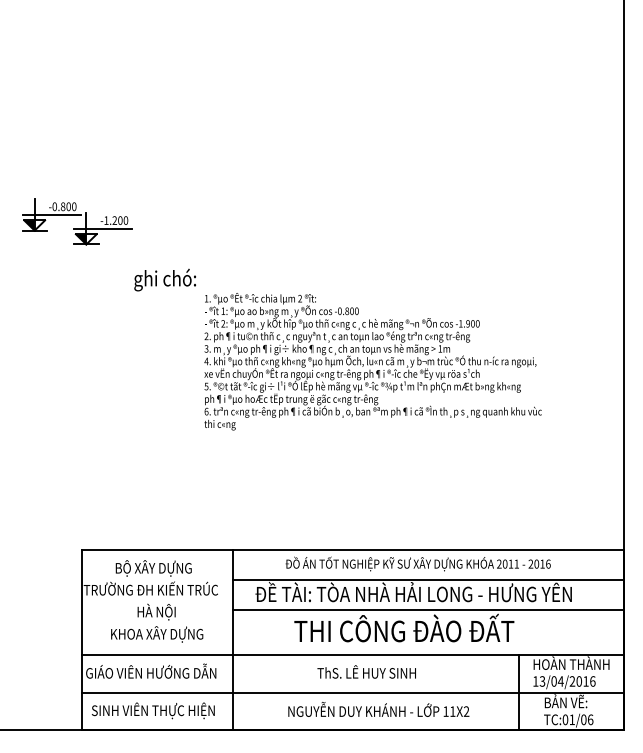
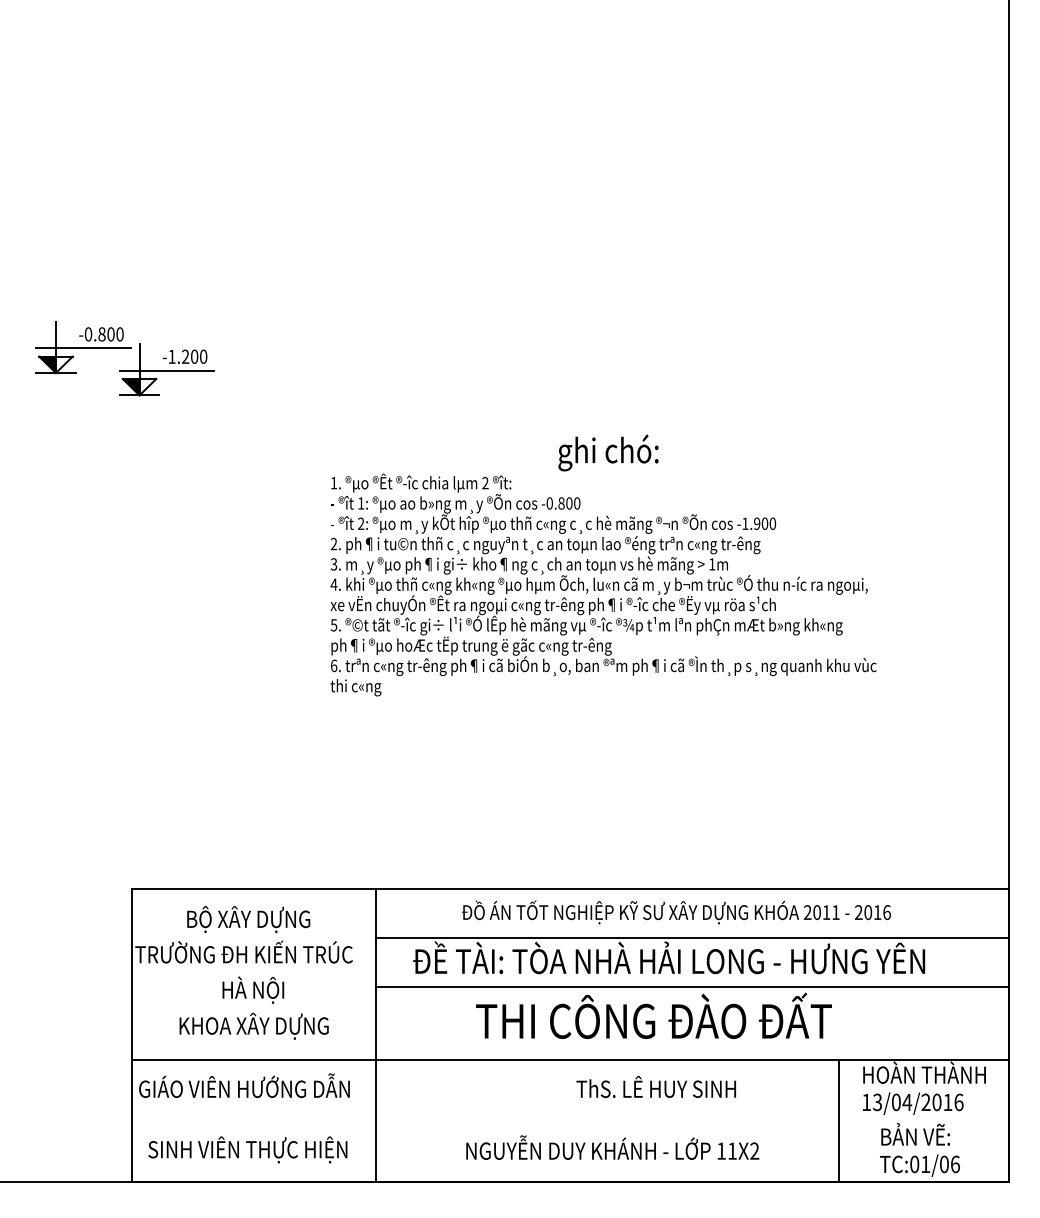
text: (164, 279) -> (607, 452), moved
text: (366, 671) -> (655, 1086), moved
line: (352, 692) -> (570, 1120), removed

